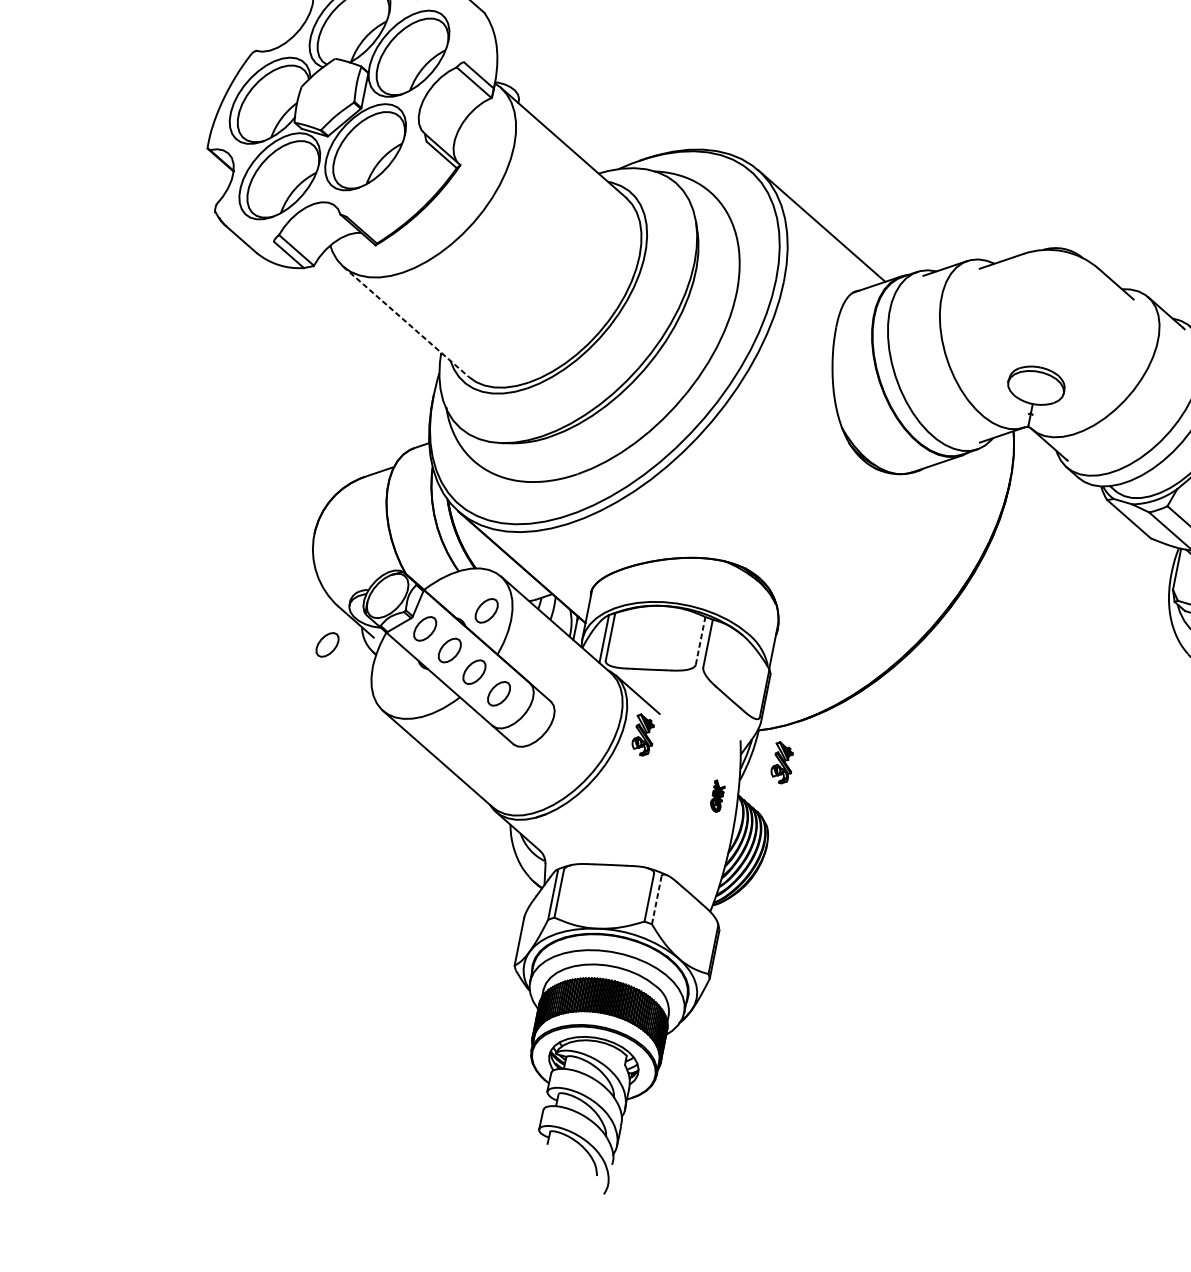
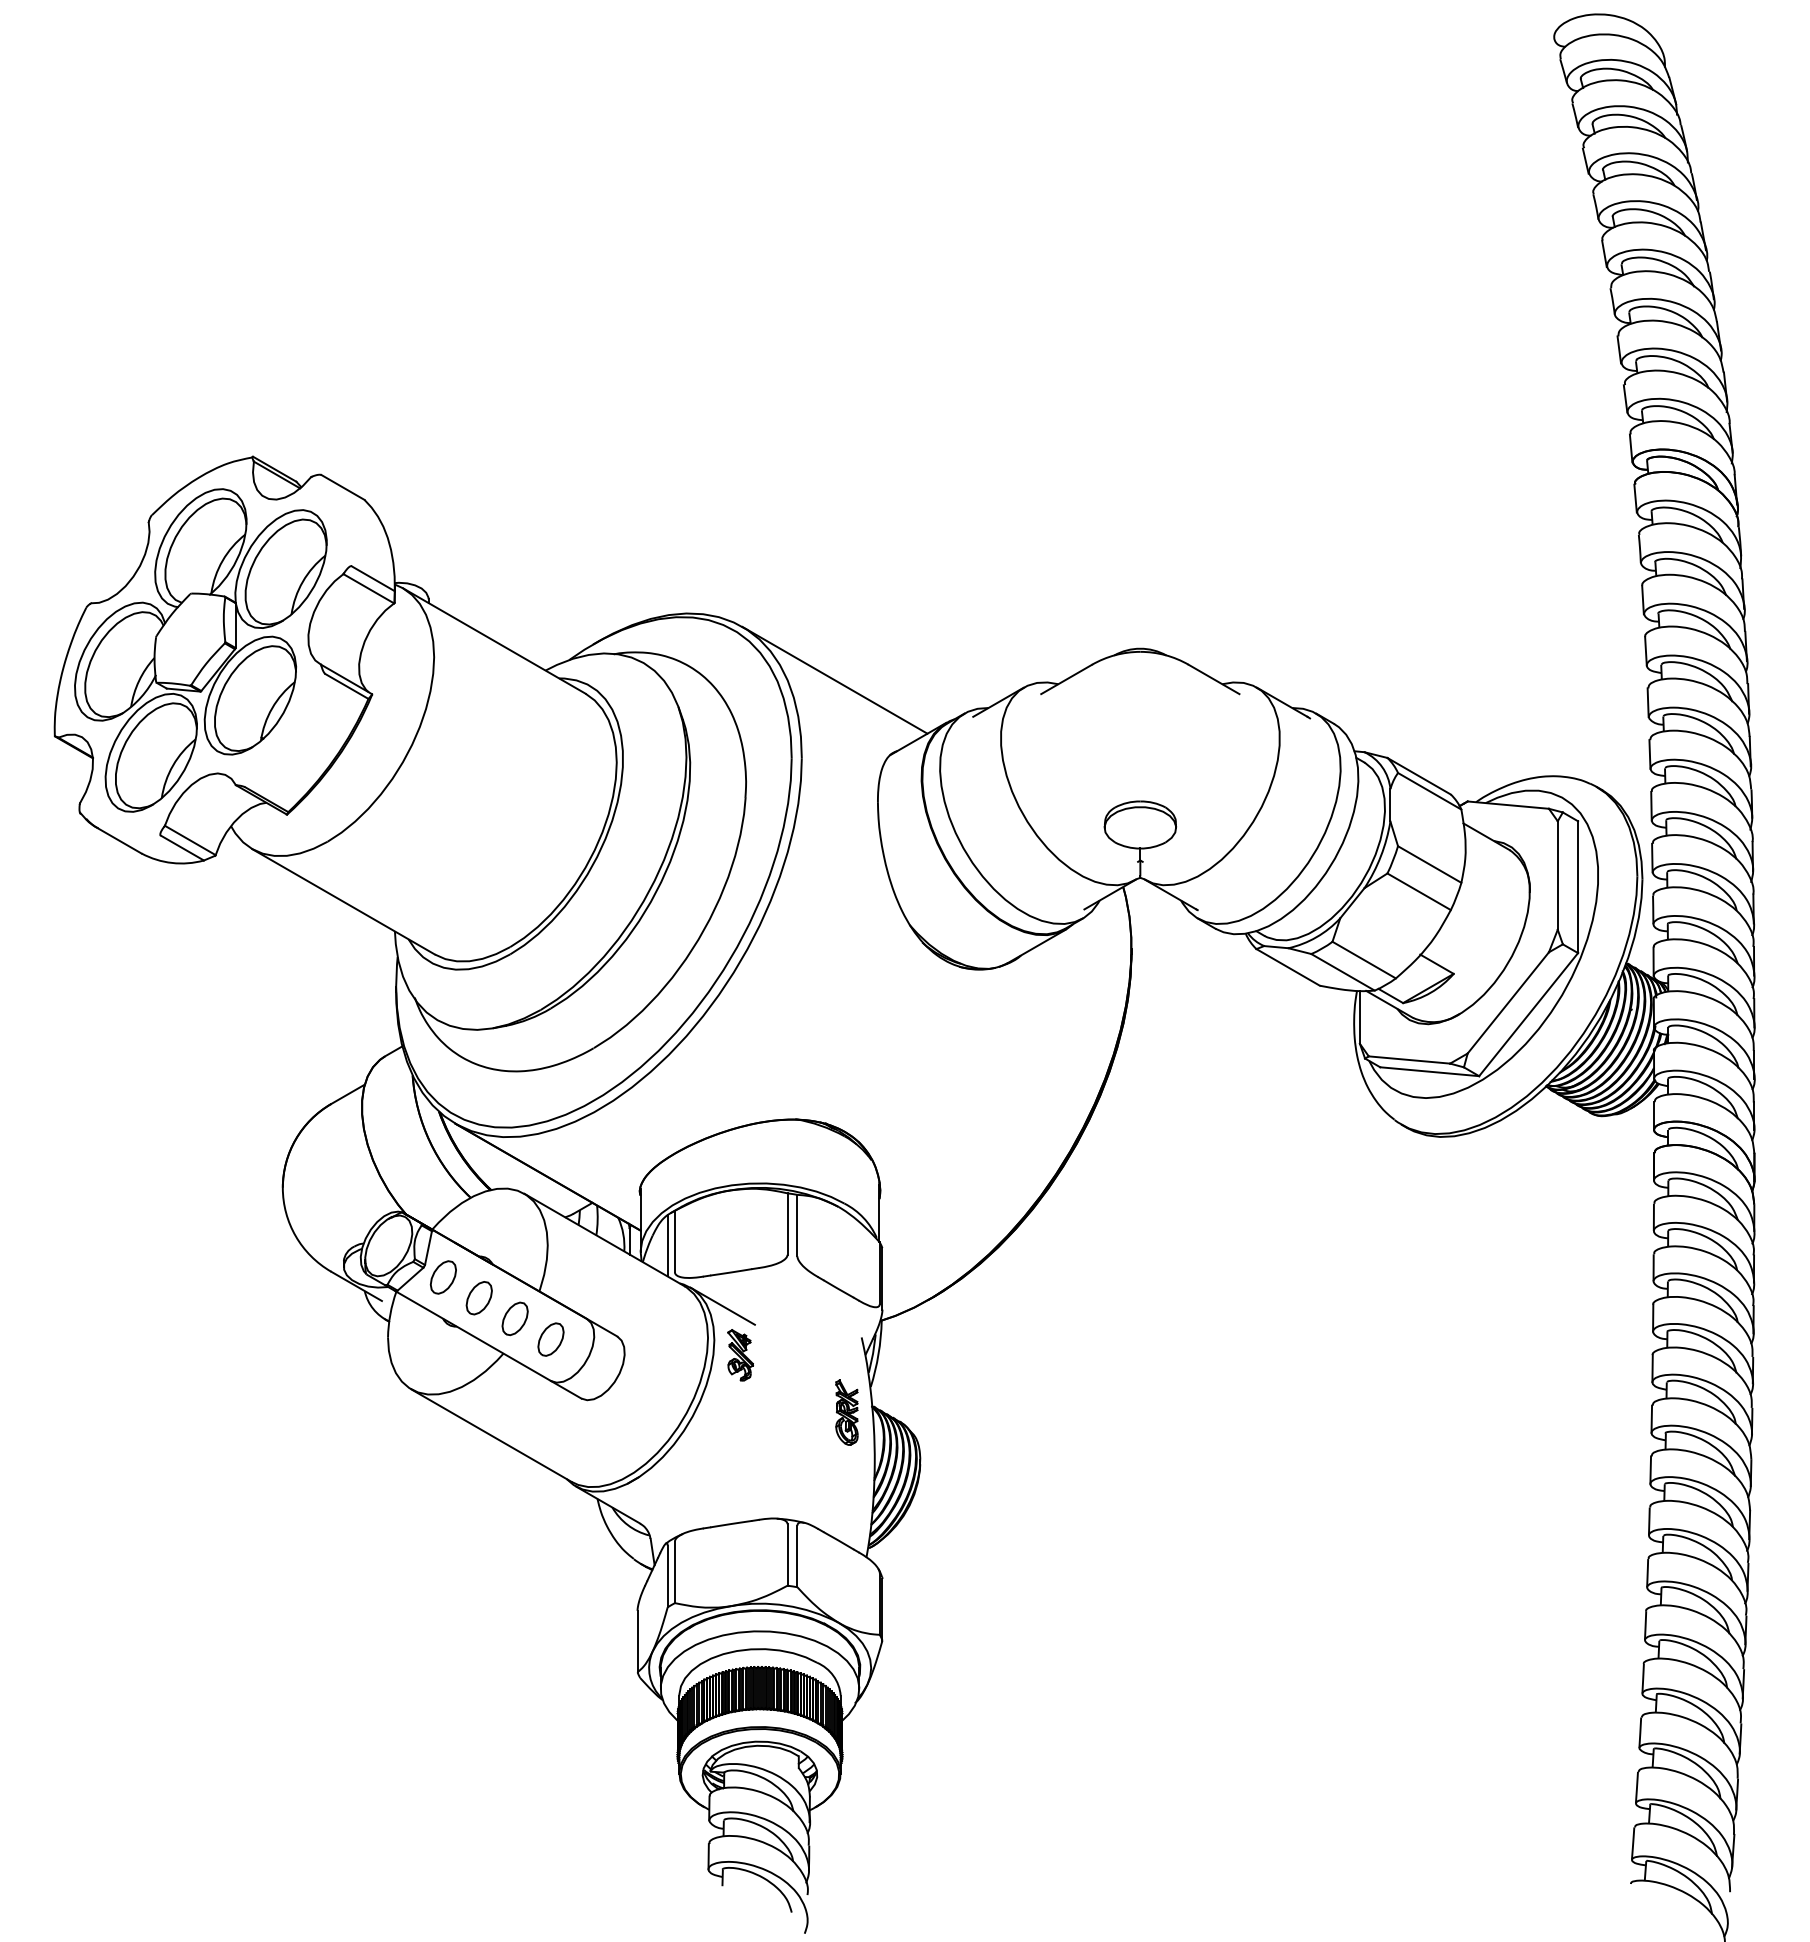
line: (406, 322) -> (344, 902), dashed -> solid
part: (486, 610) -> (514, 1239), removed
line: (700, 641) -> (787, 1224), dashed -> solid
part: (326, 644) -> (325, 1321), removed
part: (782, 763) -> (919, 1355), removed
part: (717, 796) -> (846, 1412), size x1.67
line: (656, 900) -> (797, 1556), dashed -> solid

